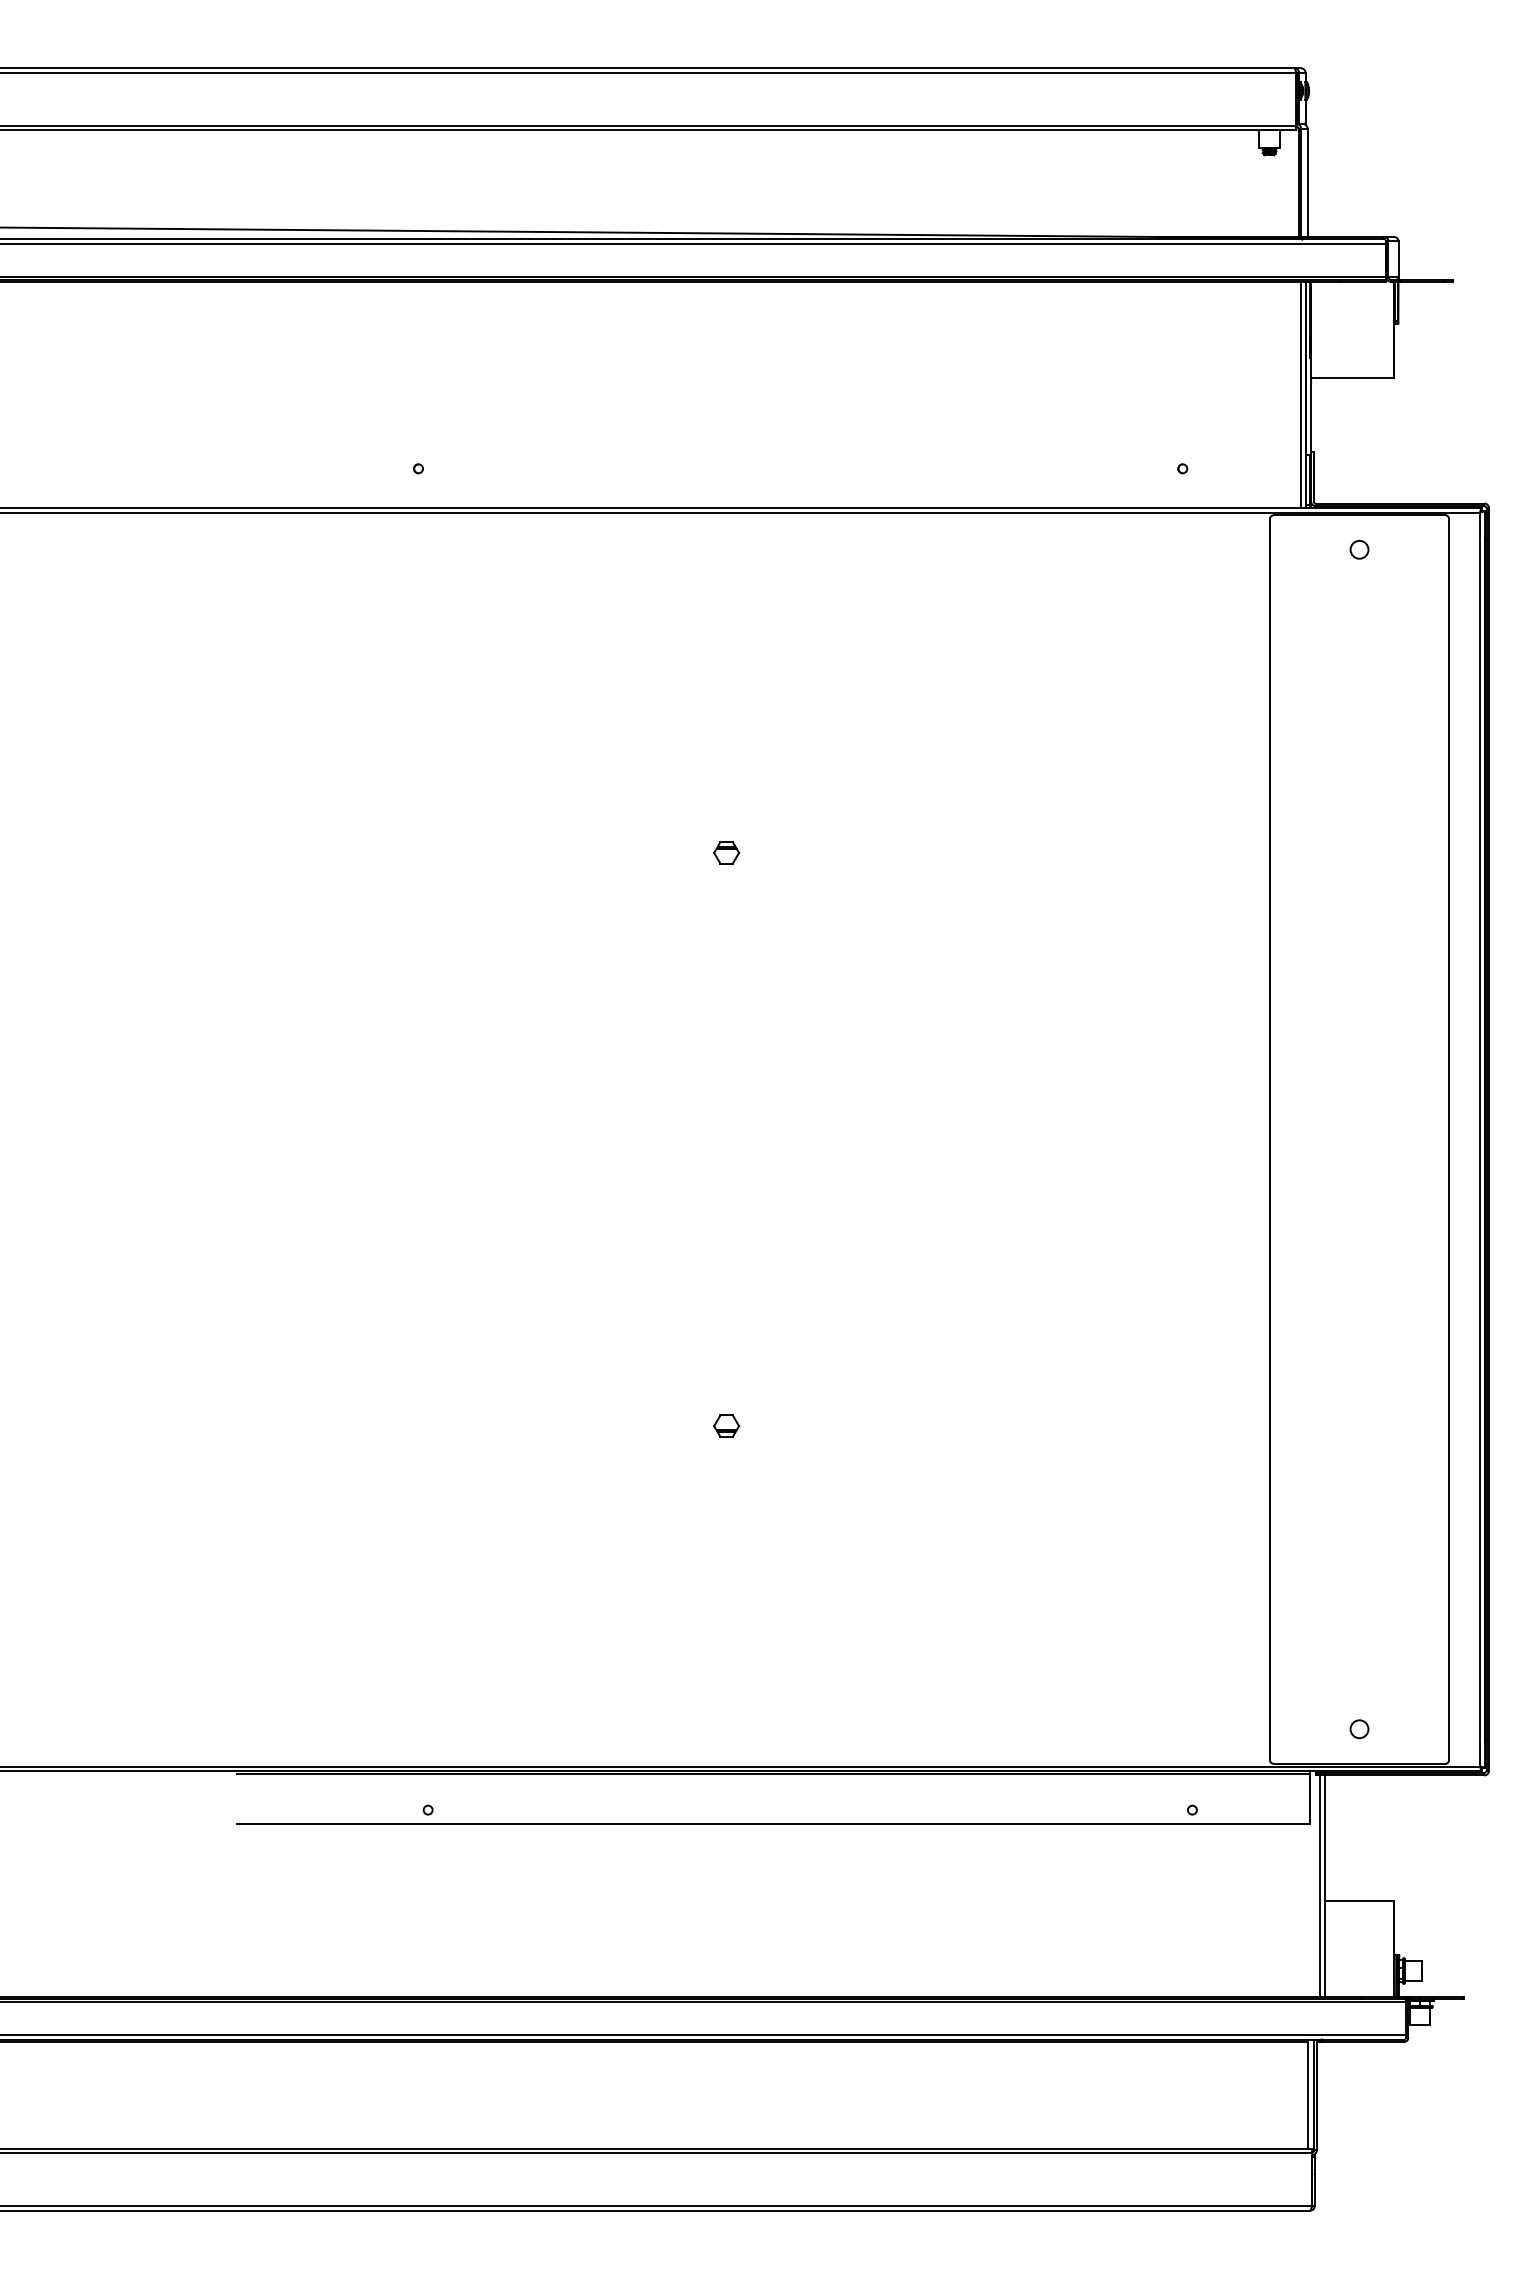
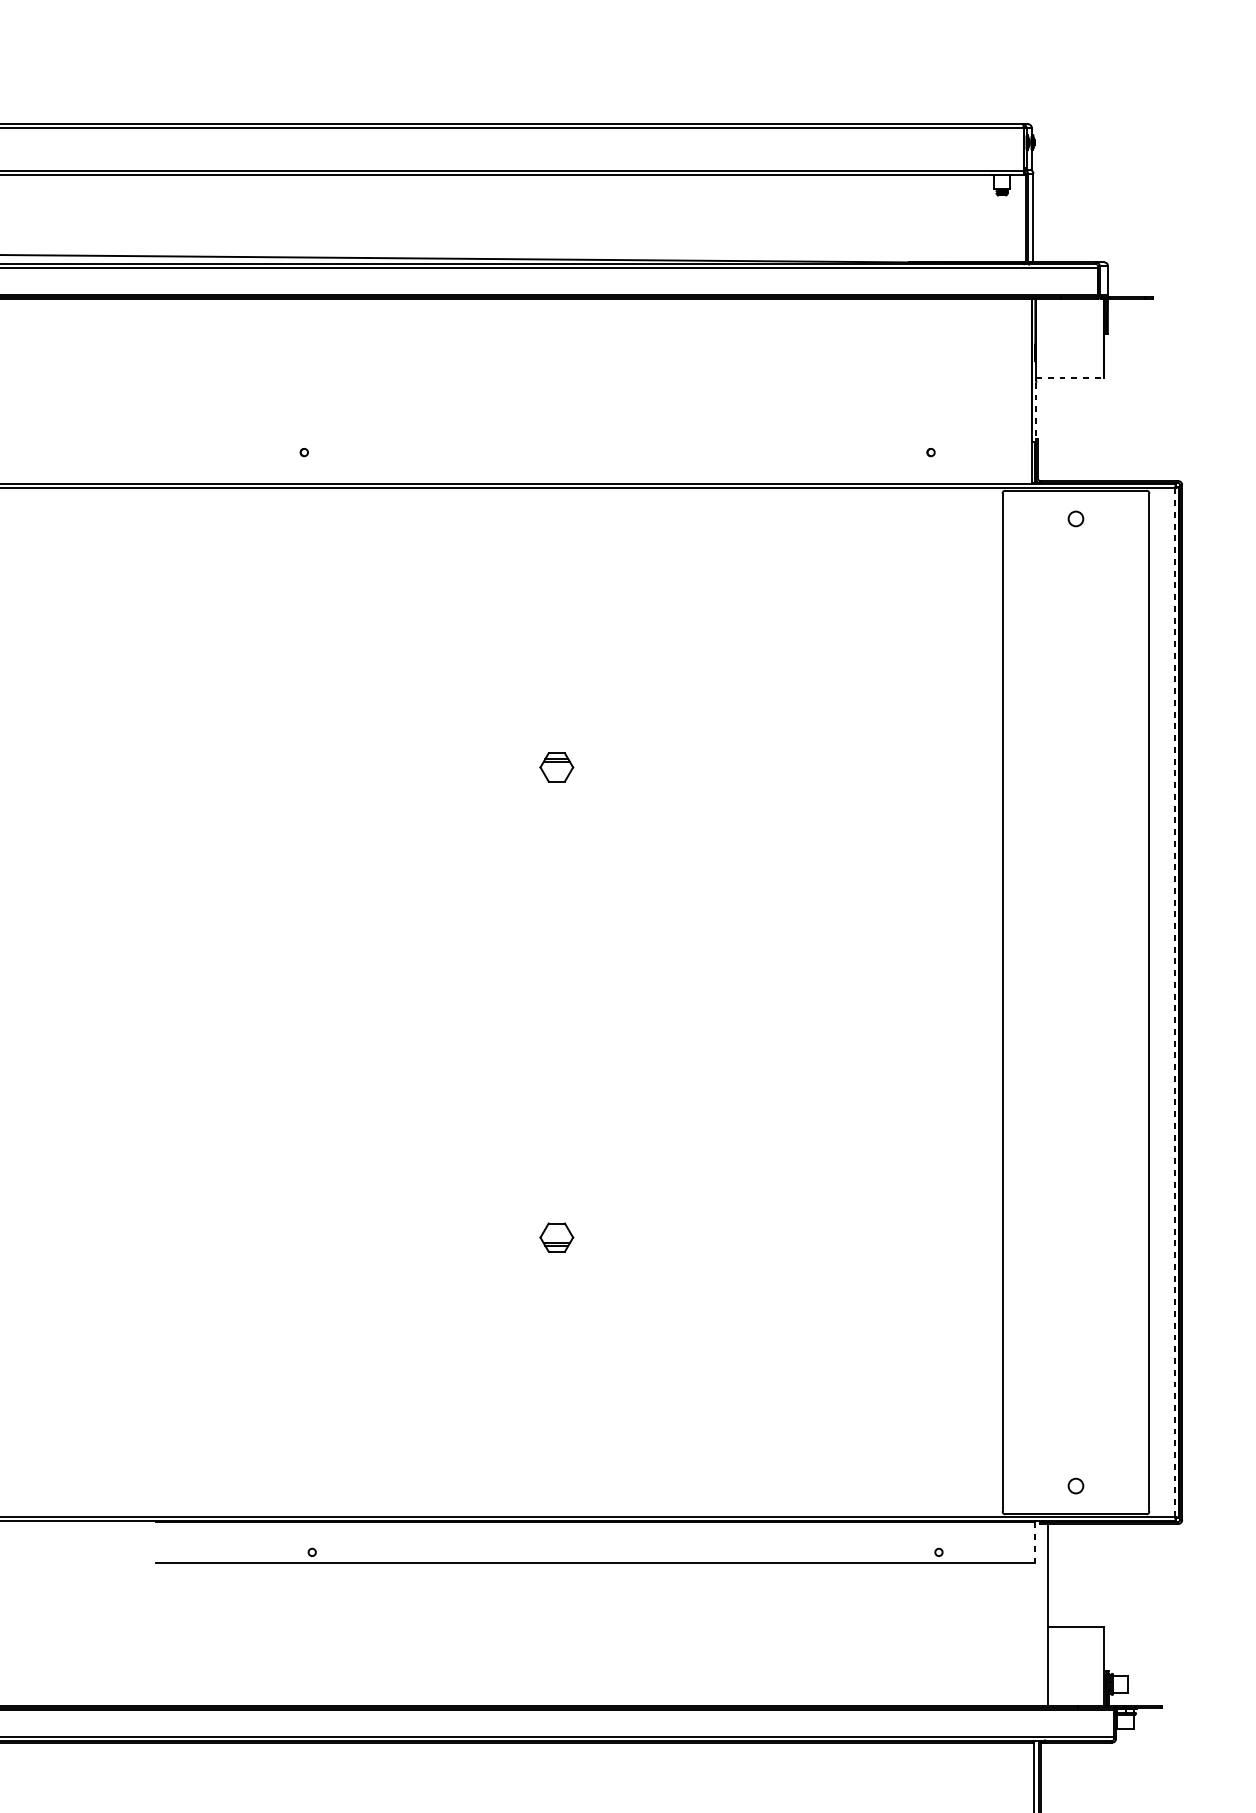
line: (1352, 377) -> (1070, 377), solid -> dashed
line: (1300, 394) -> (1027, 391), removed
line: (1311, 418) -> (1036, 411), solid -> dashed
part: (726, 852) -> (556, 767), size x1.6
line: (1480, 1139) -> (1175, 1002), solid -> dashed
part: (726, 1425) -> (556, 1237), size x1.6
line: (1309, 1799) -> (1034, 1543), solid -> dashed
line: (1319, 1886) -> (1043, 1615), removed

